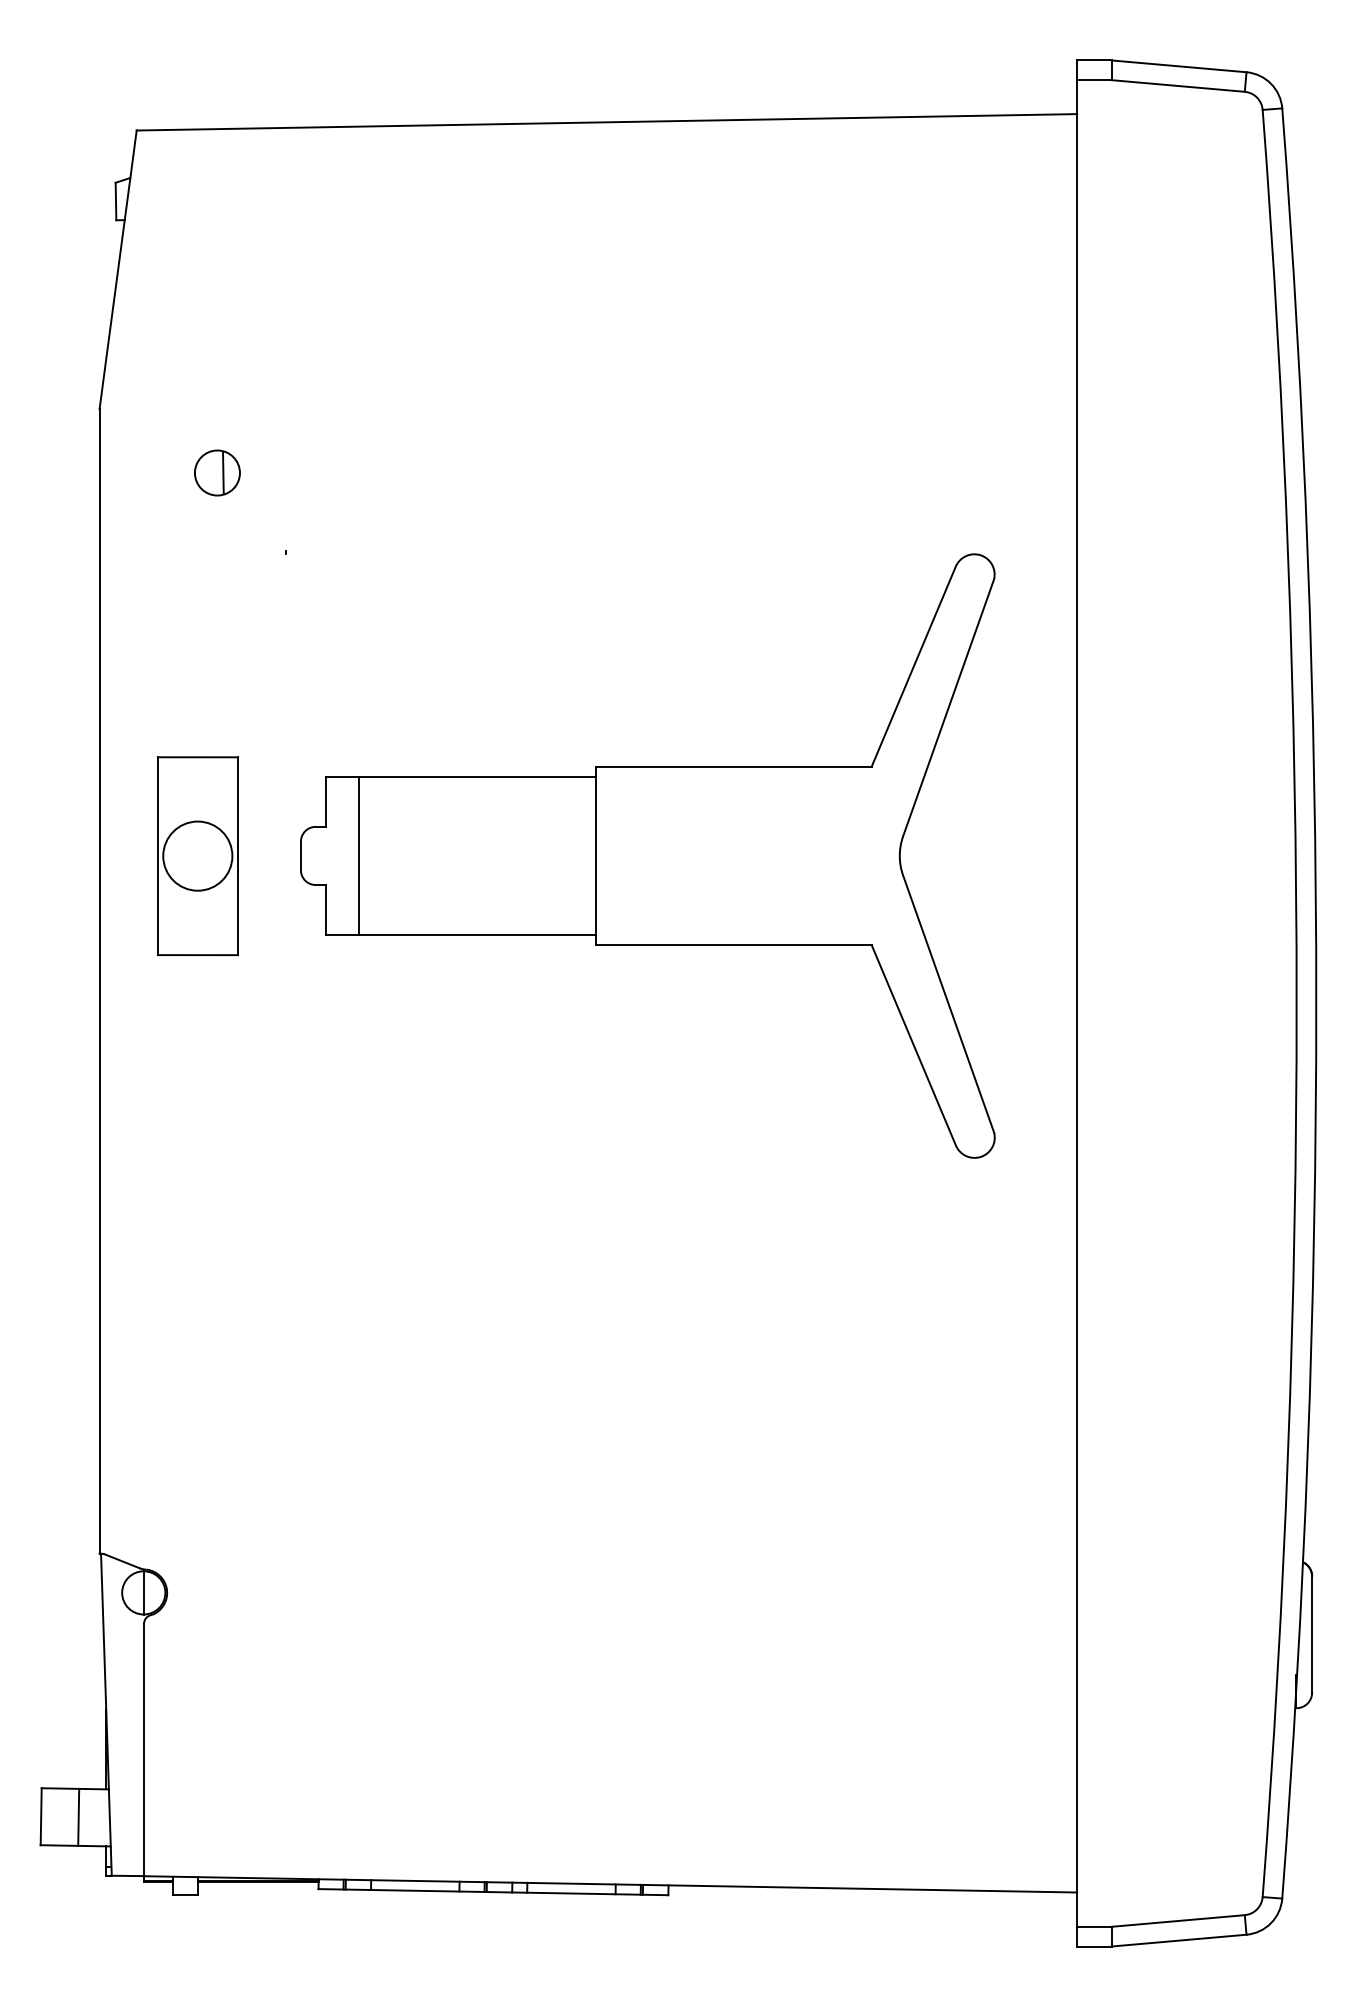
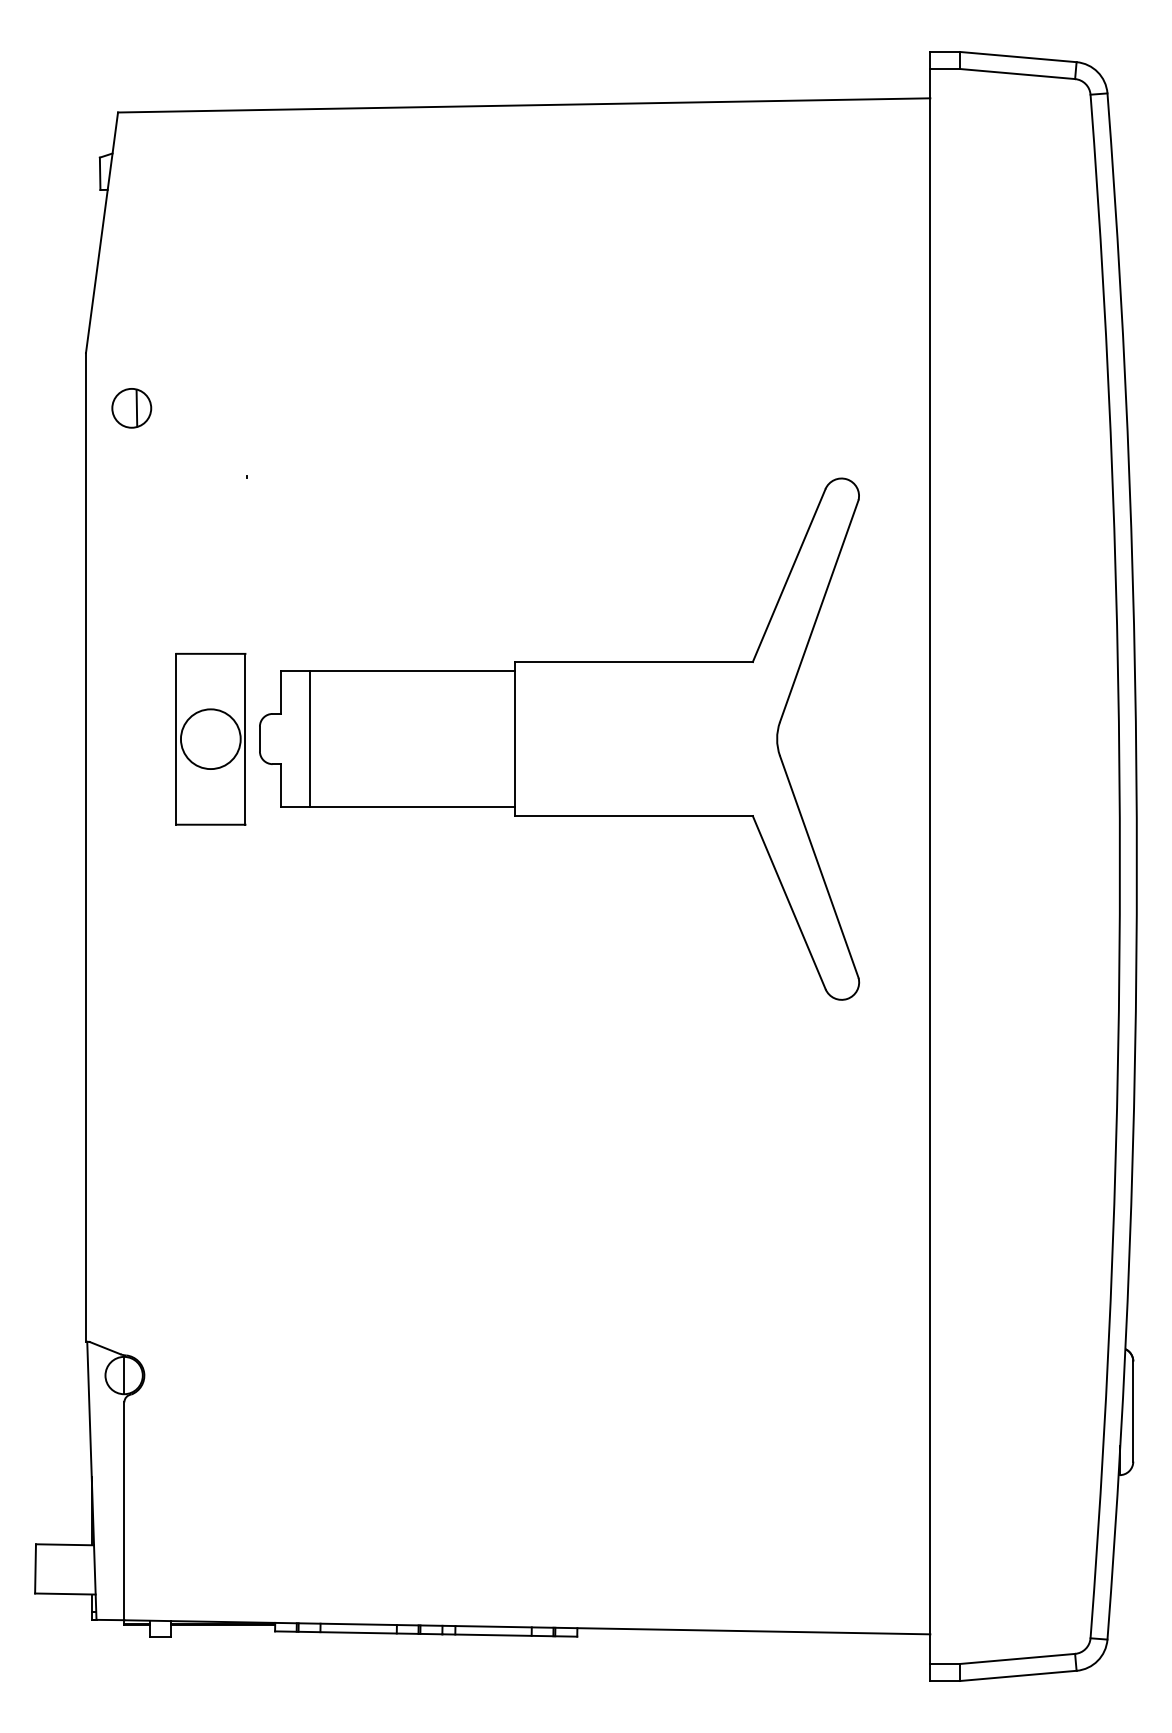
part: (217, 473) -> (131, 408), moved
part: (197, 855) -> (210, 738), moved
line: (78, 1817) -> (67, 1569), removed

